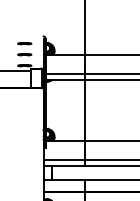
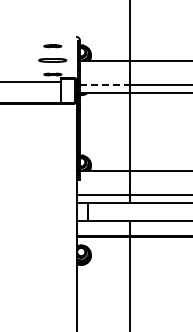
part: (24, 54) -> (52, 60), size x1.6
line: (65, 73) -> (105, 84), solid -> dashed

